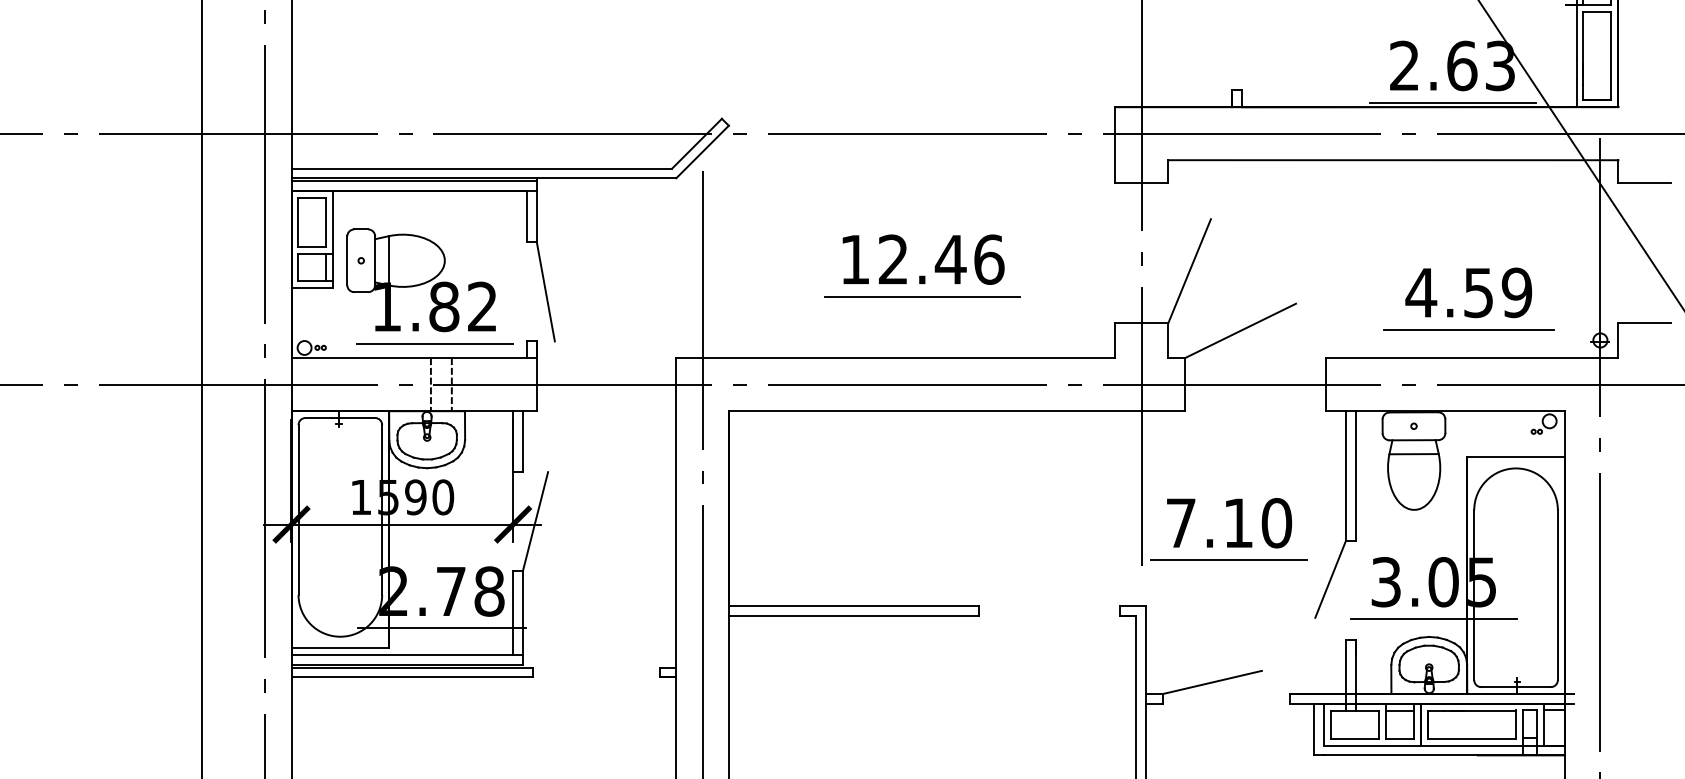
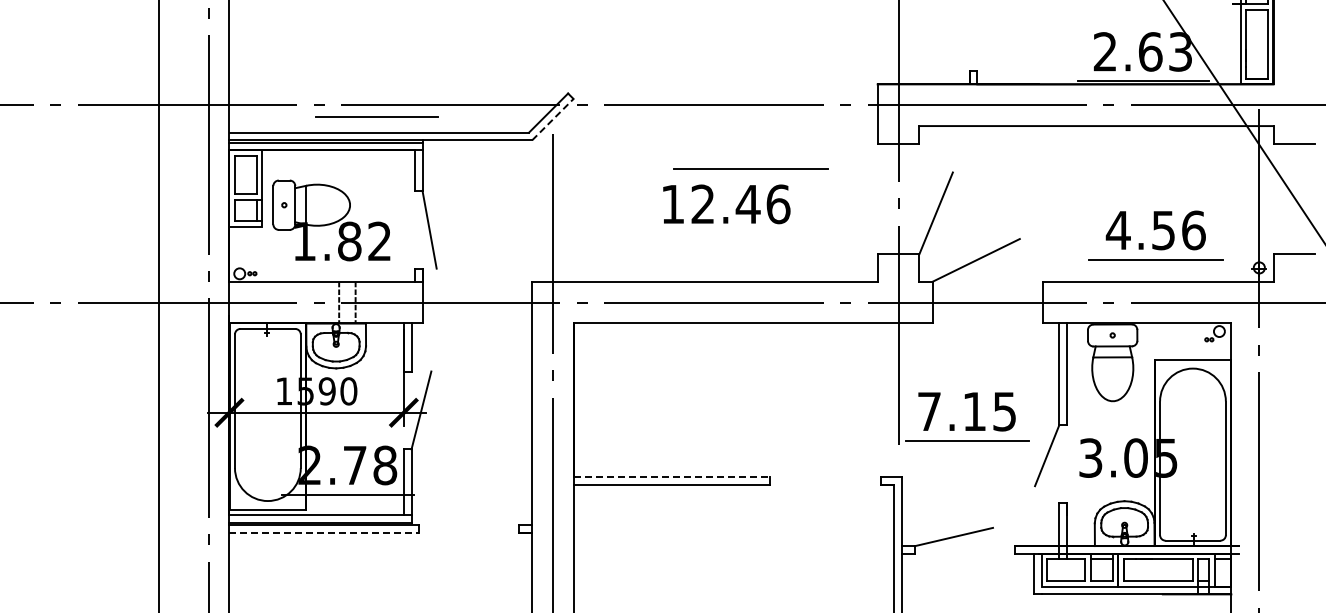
line: (703, 151) -> (553, 119), solid -> dashed
text: (1516, 292) -> (1193, 230), 4.59 -> 4.56
line: (921, 295) -> (750, 168), moved
line: (433, 343) -> (376, 116), moved
text: (1276, 522) -> (1004, 411), 7.10 -> 7.15
line: (854, 606) -> (672, 477), solid -> dashed
line: (1434, 619) -> (1128, 487), removed
line: (412, 676) -> (324, 532), solid -> dashed

